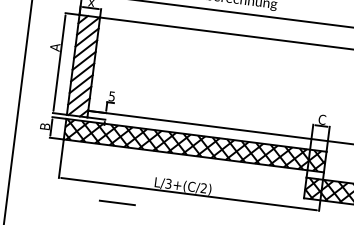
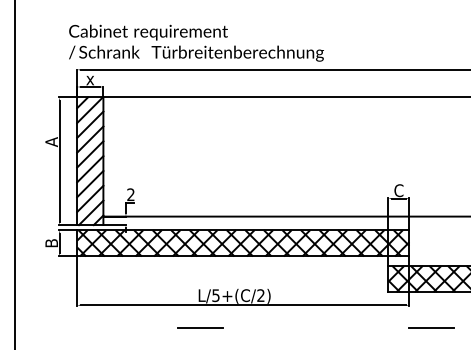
text: (111, 96) -> (130, 194), 5 -> 2
text: (168, 183) -> (215, 295), L/3+(C/2) -> L/5+(C/2)
line: (117, 202) -> (200, 327), moved

